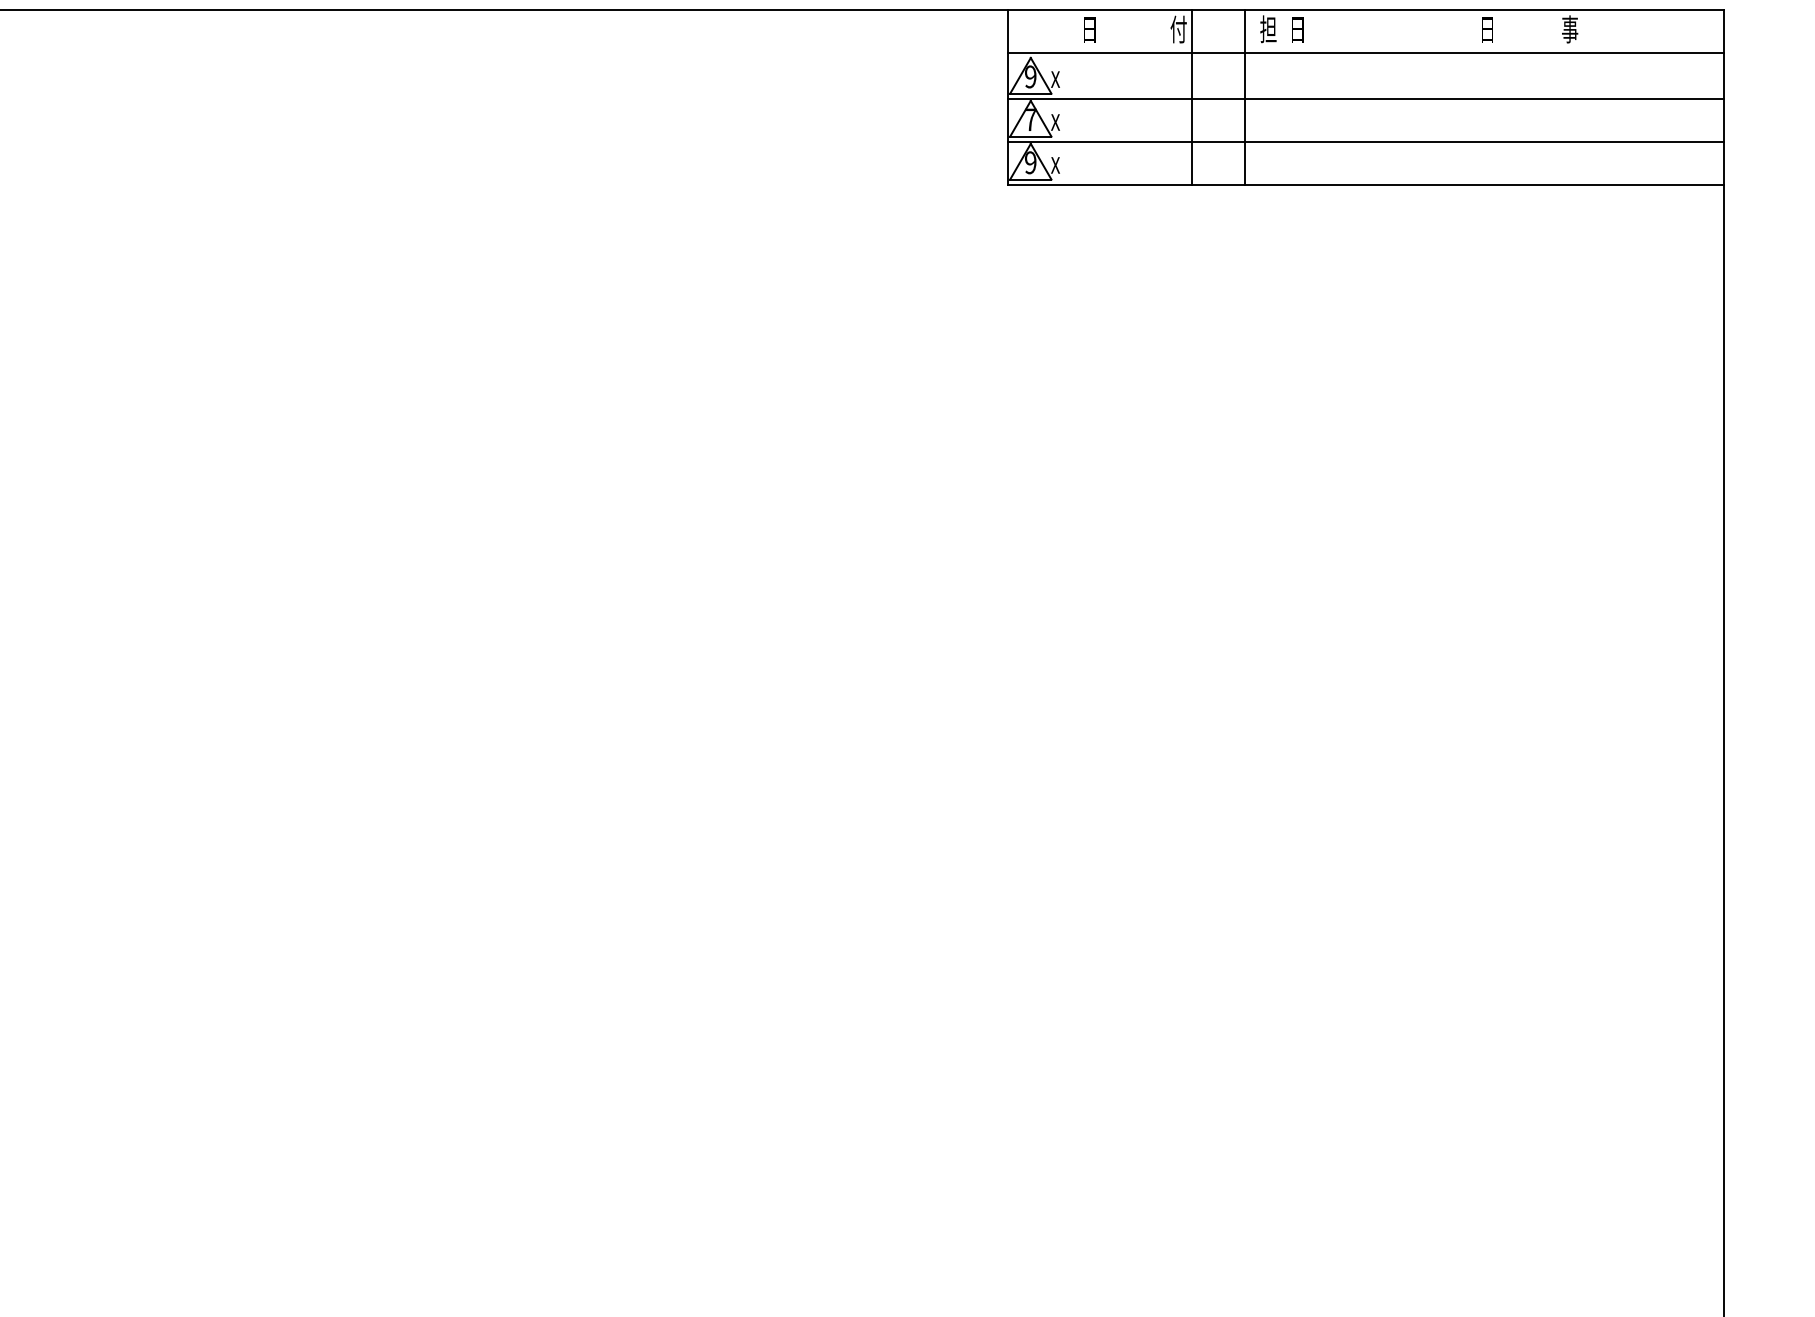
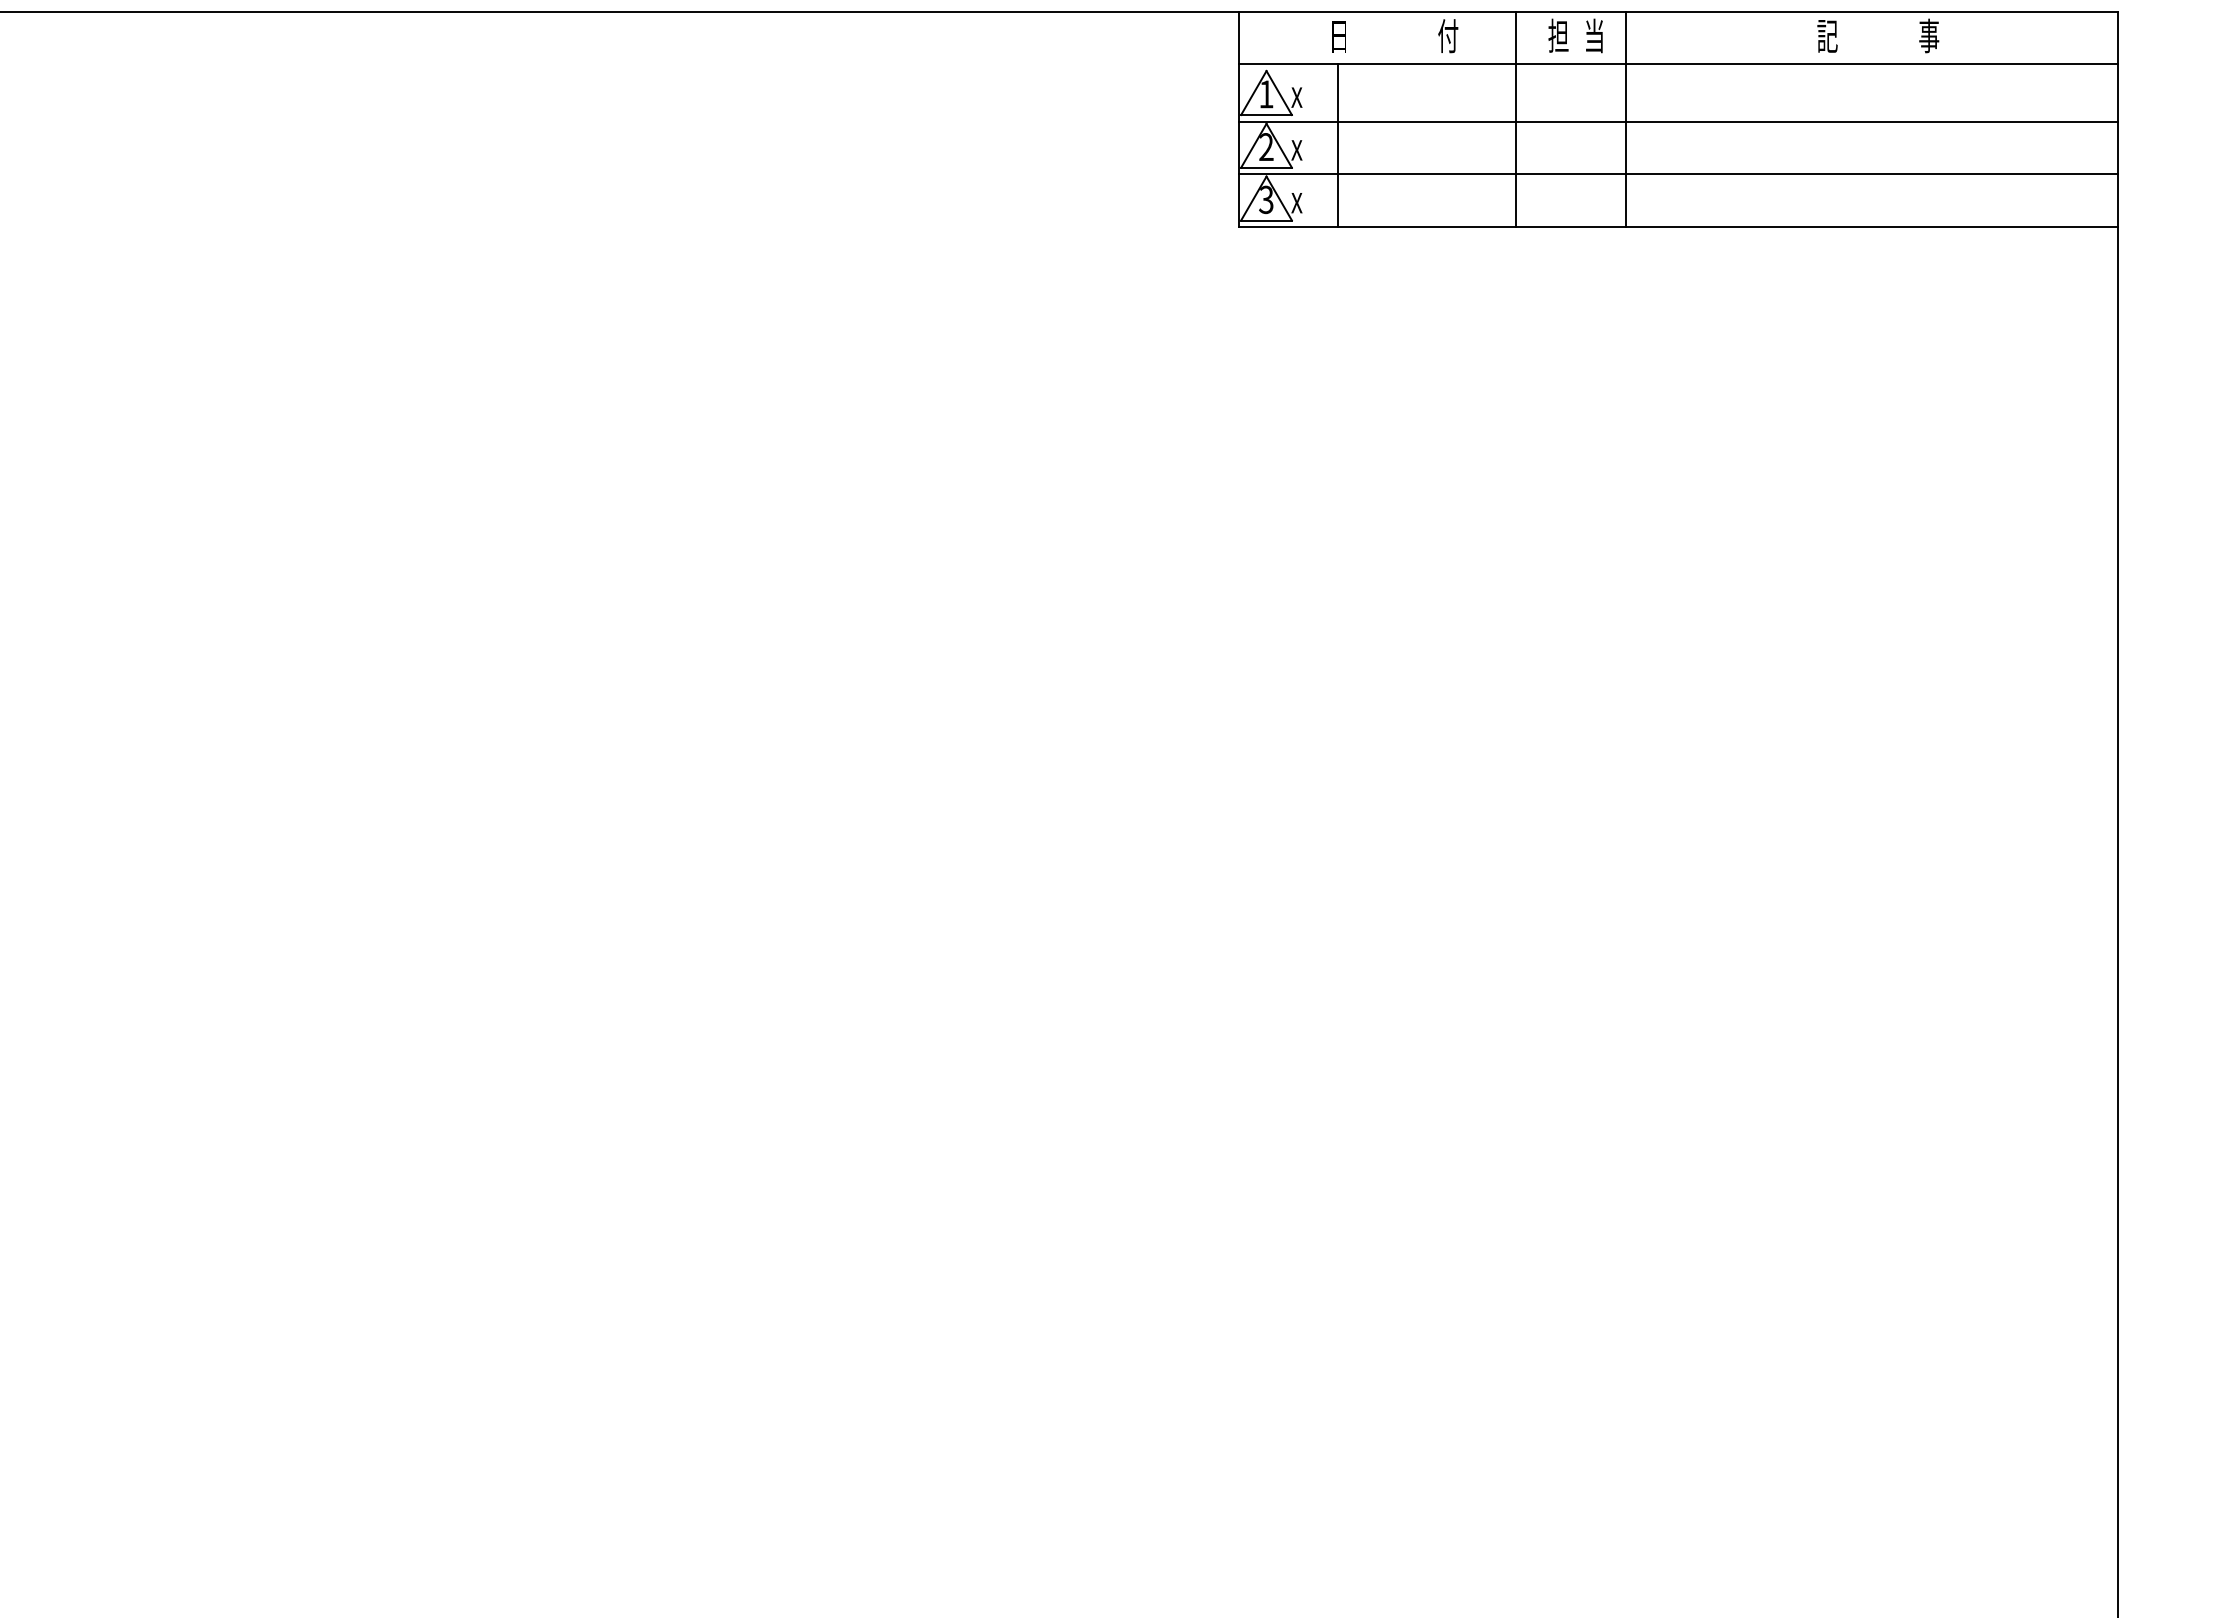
text: (1297, 29) -> (1594, 35), 日 -> 当
text: (1487, 29) -> (1827, 36), 日 -> 記
text: (1030, 77) -> (1266, 94), 9 -> 1
line: (1191, 97) -> (1516, 119), moved
line: (1244, 97) -> (1626, 119), moved
line: (1088, 118) -> (1337, 145), added
text: (1030, 119) -> (1266, 146), 7 -> 2
text: (1030, 162) -> (1266, 199), 9 -> 3

